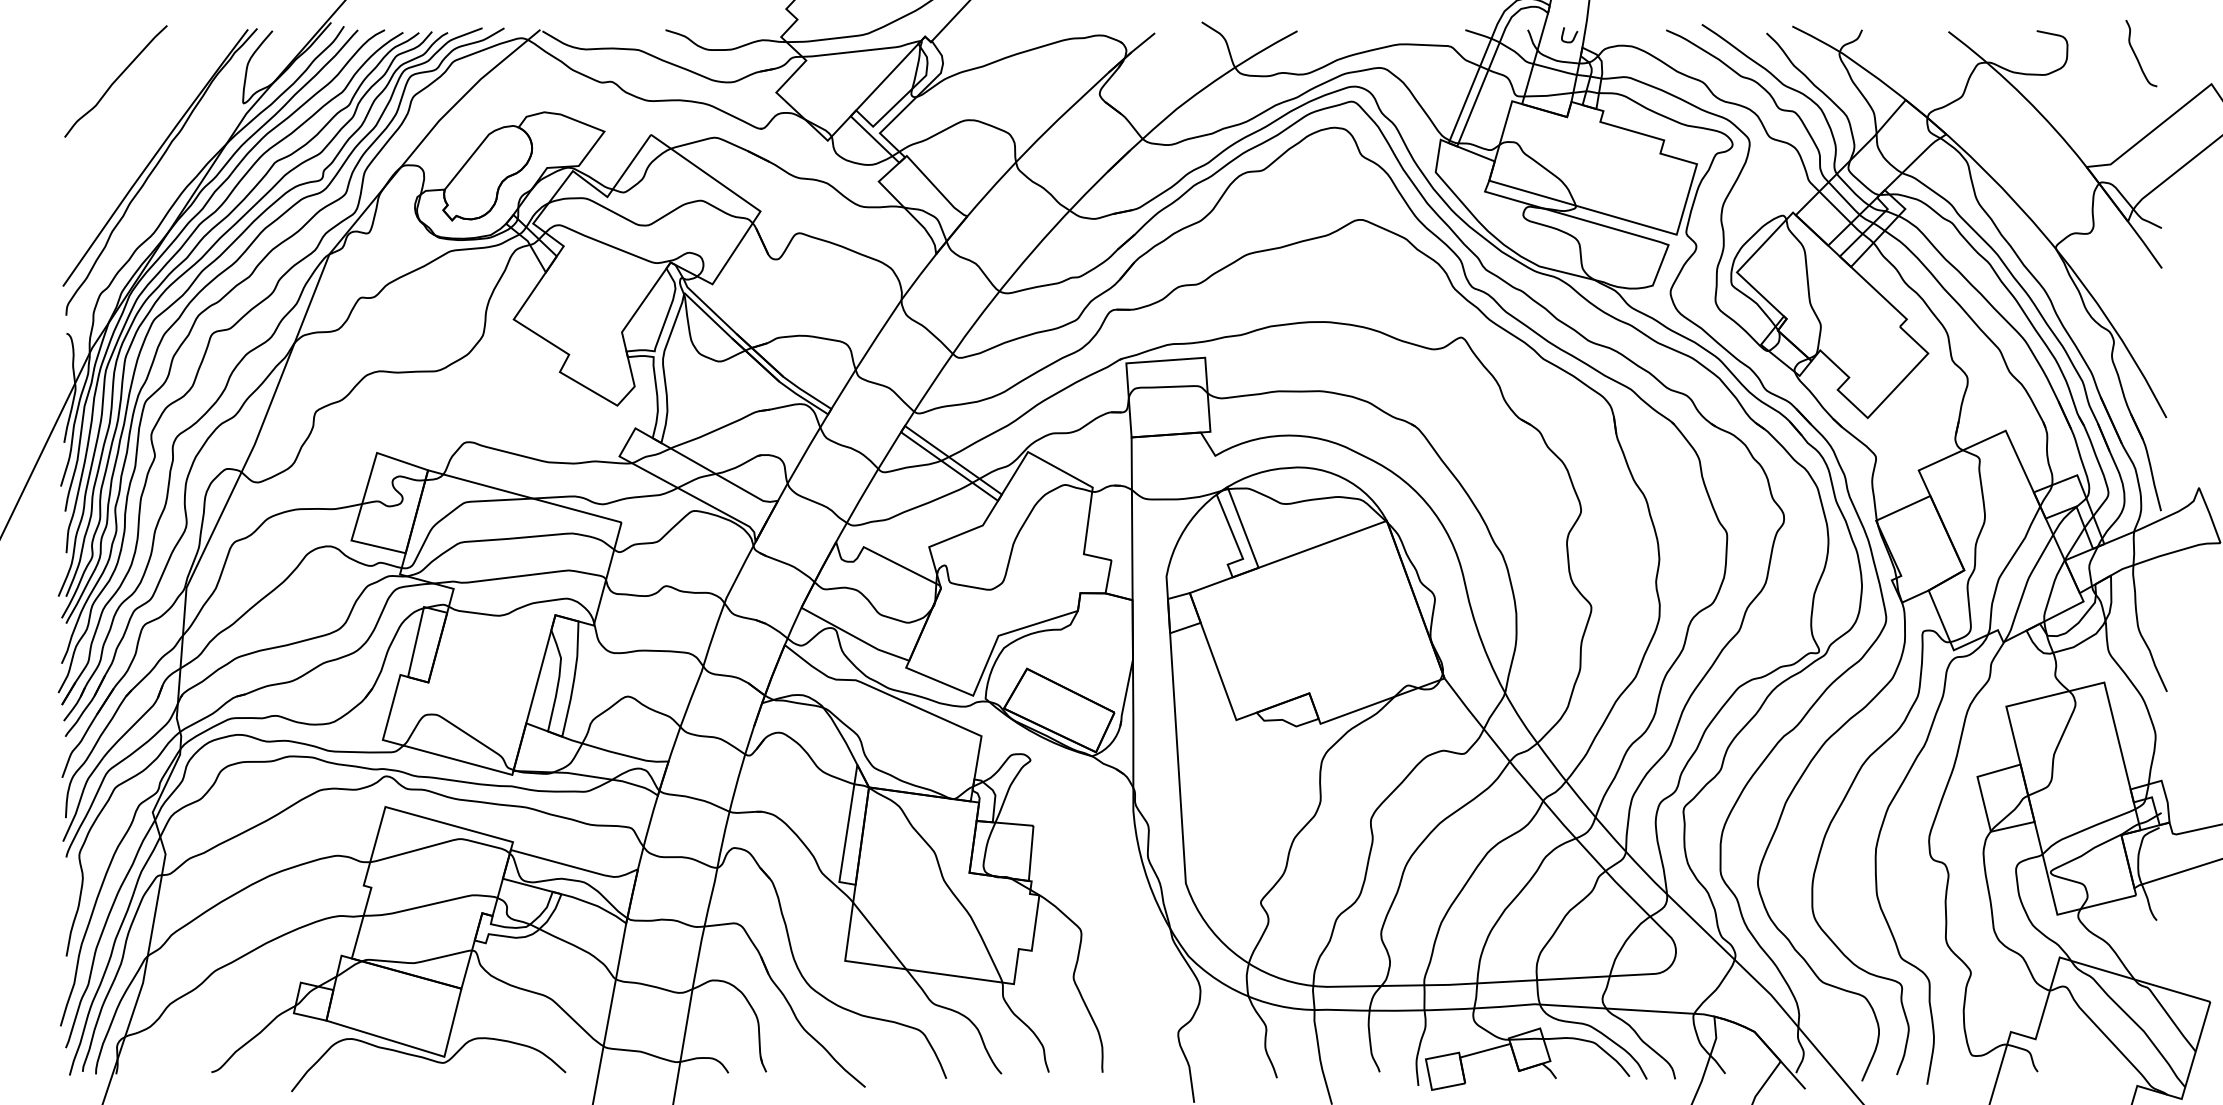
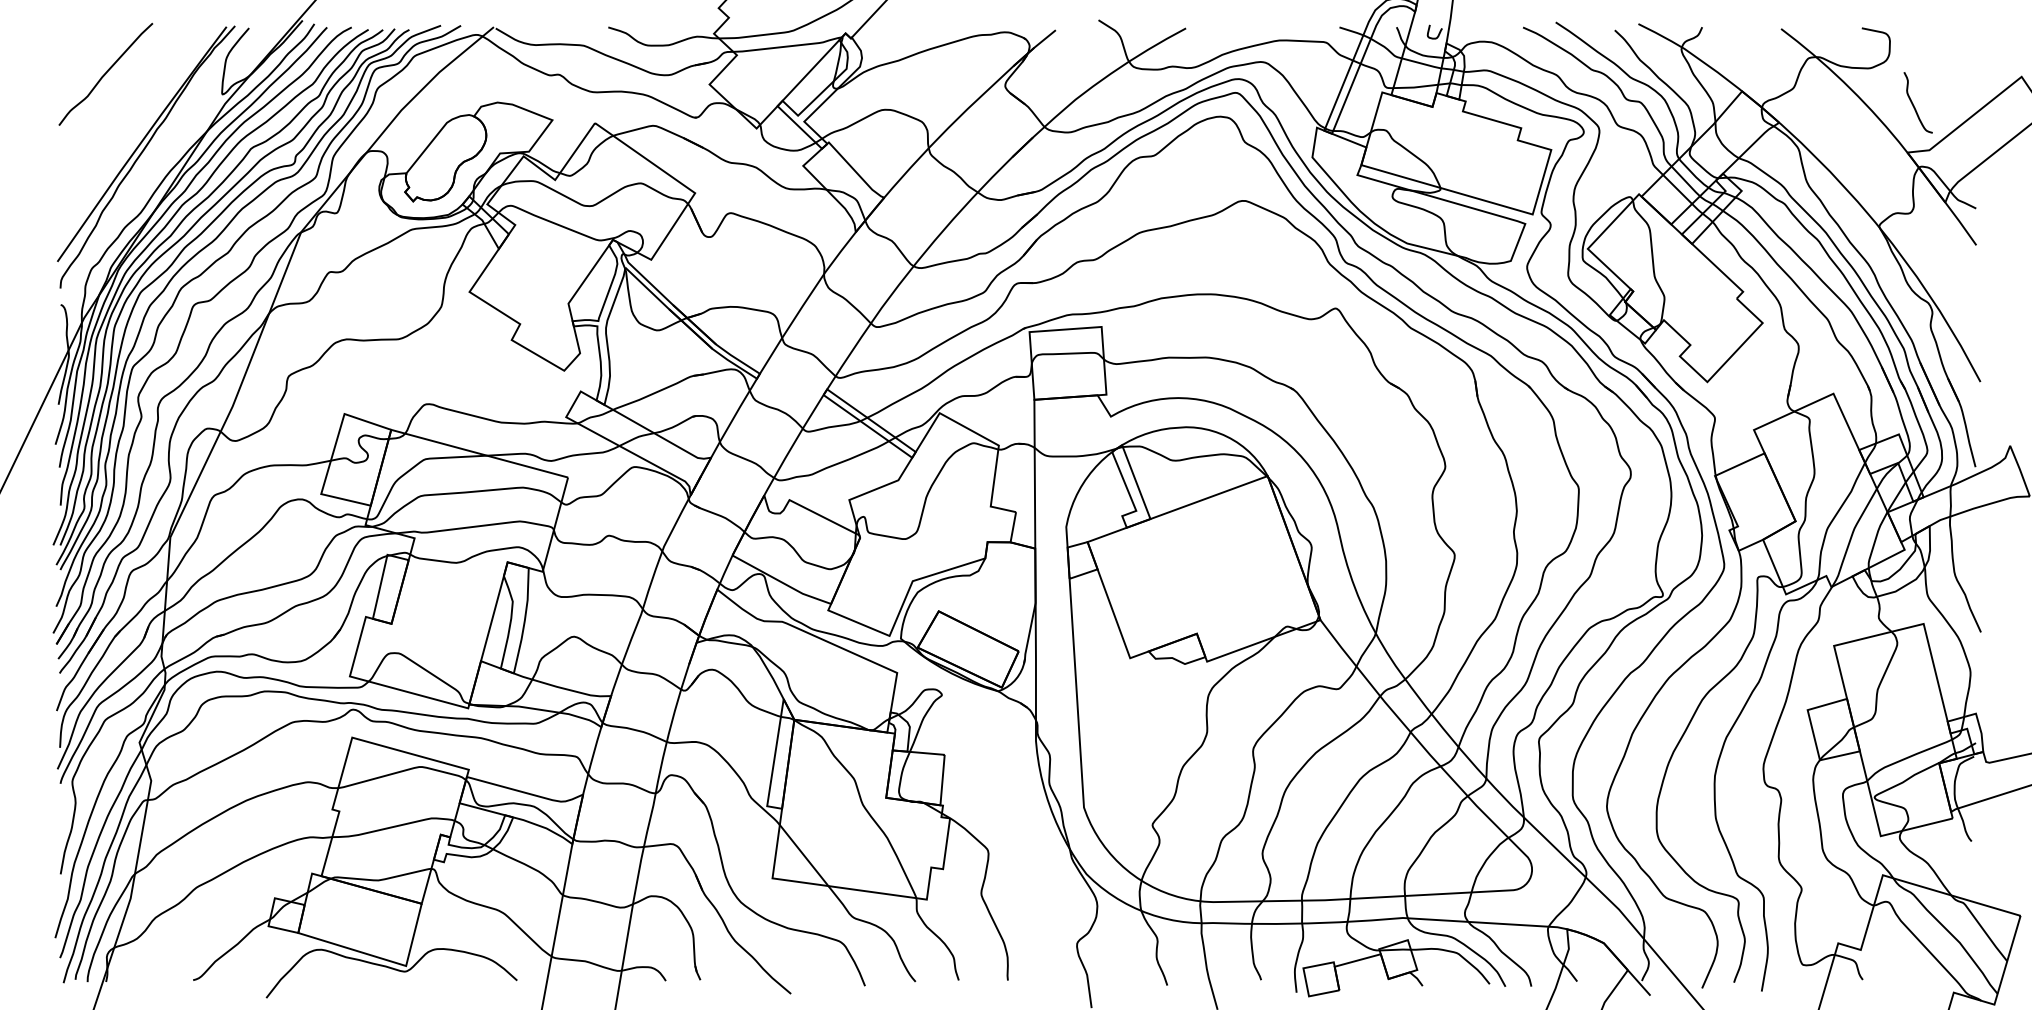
curve: (2136, 55) -> (1913, 104), moved

